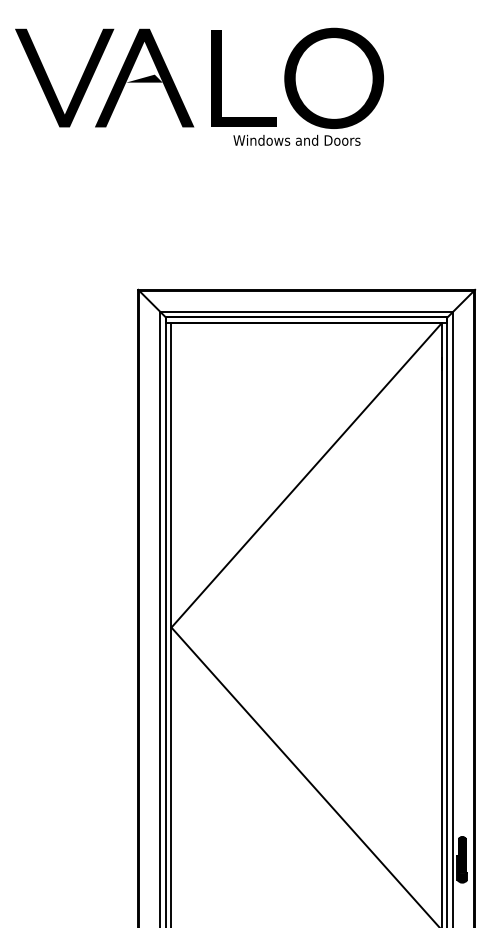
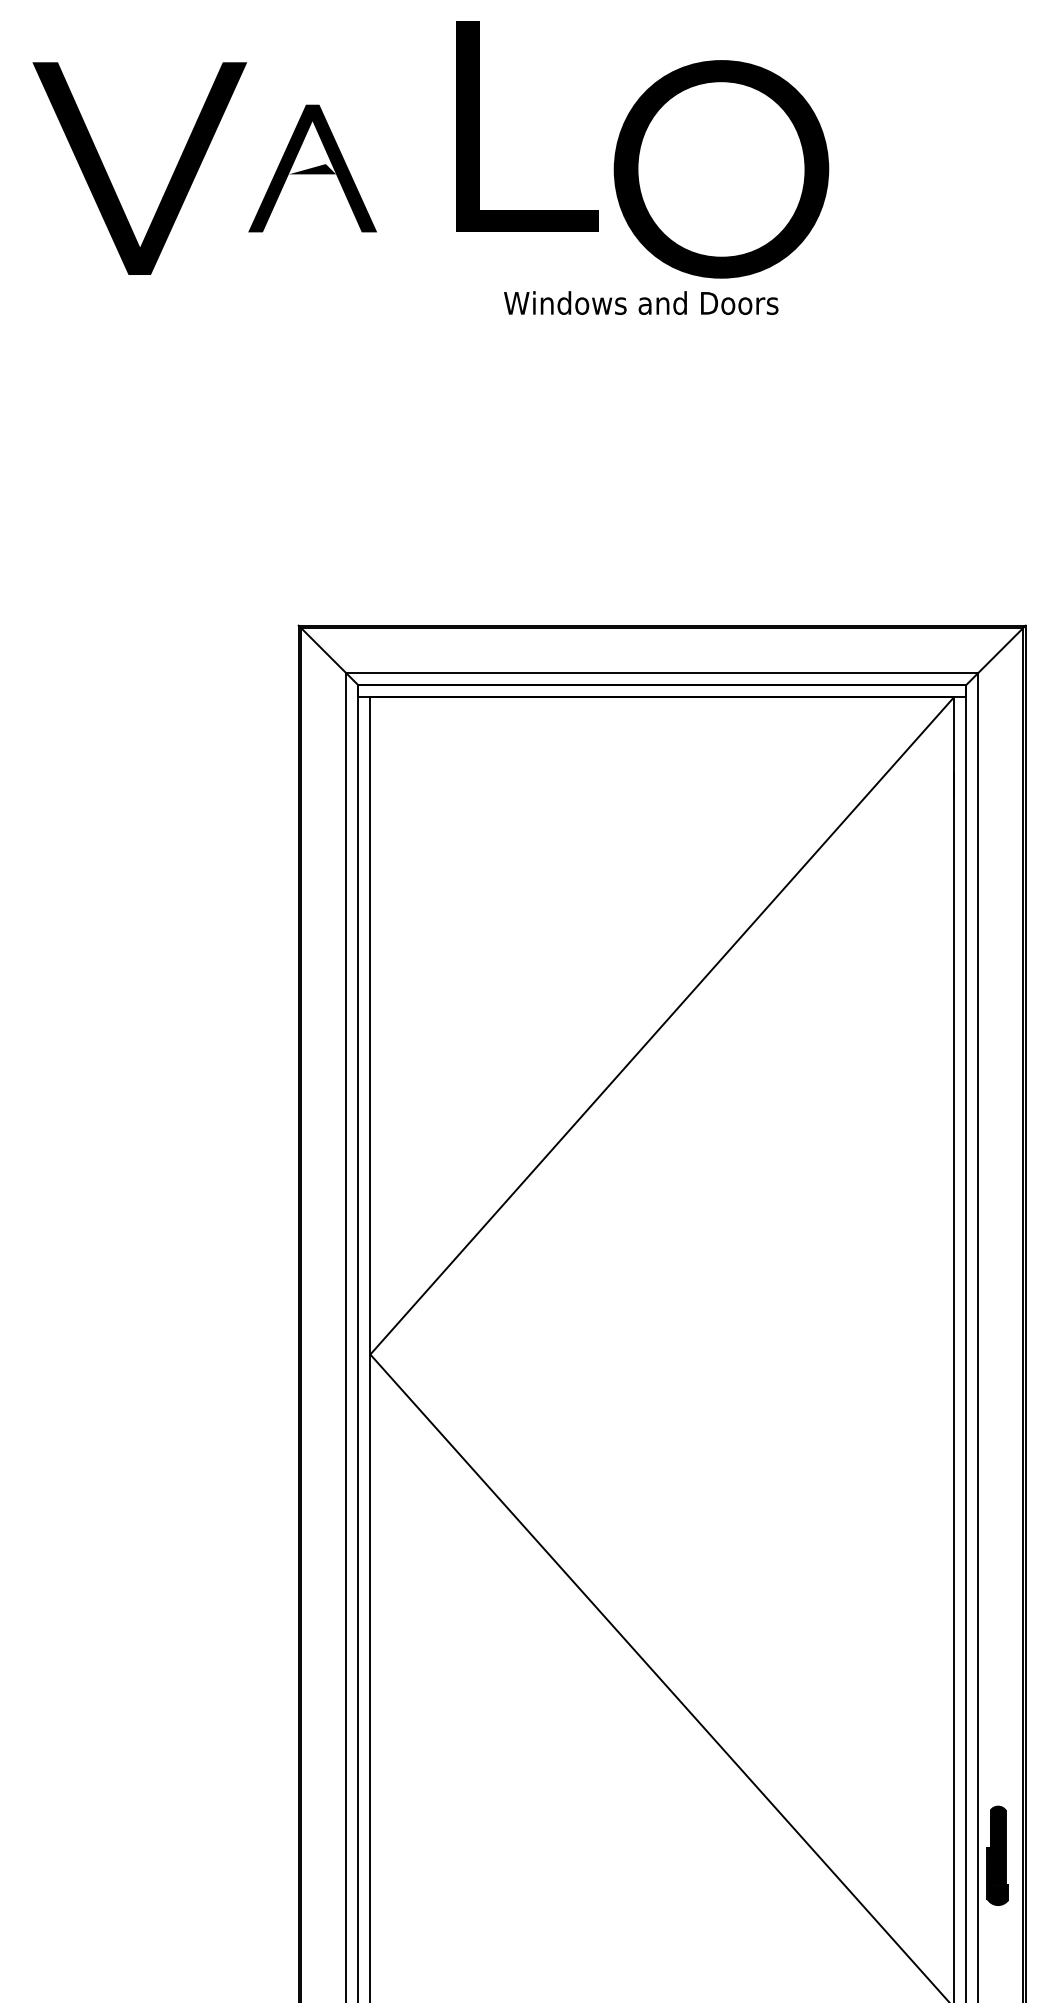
part: (144, 77) -> (312, 167), size x0.6
part: (221, 78) -> (478, 126), moved

